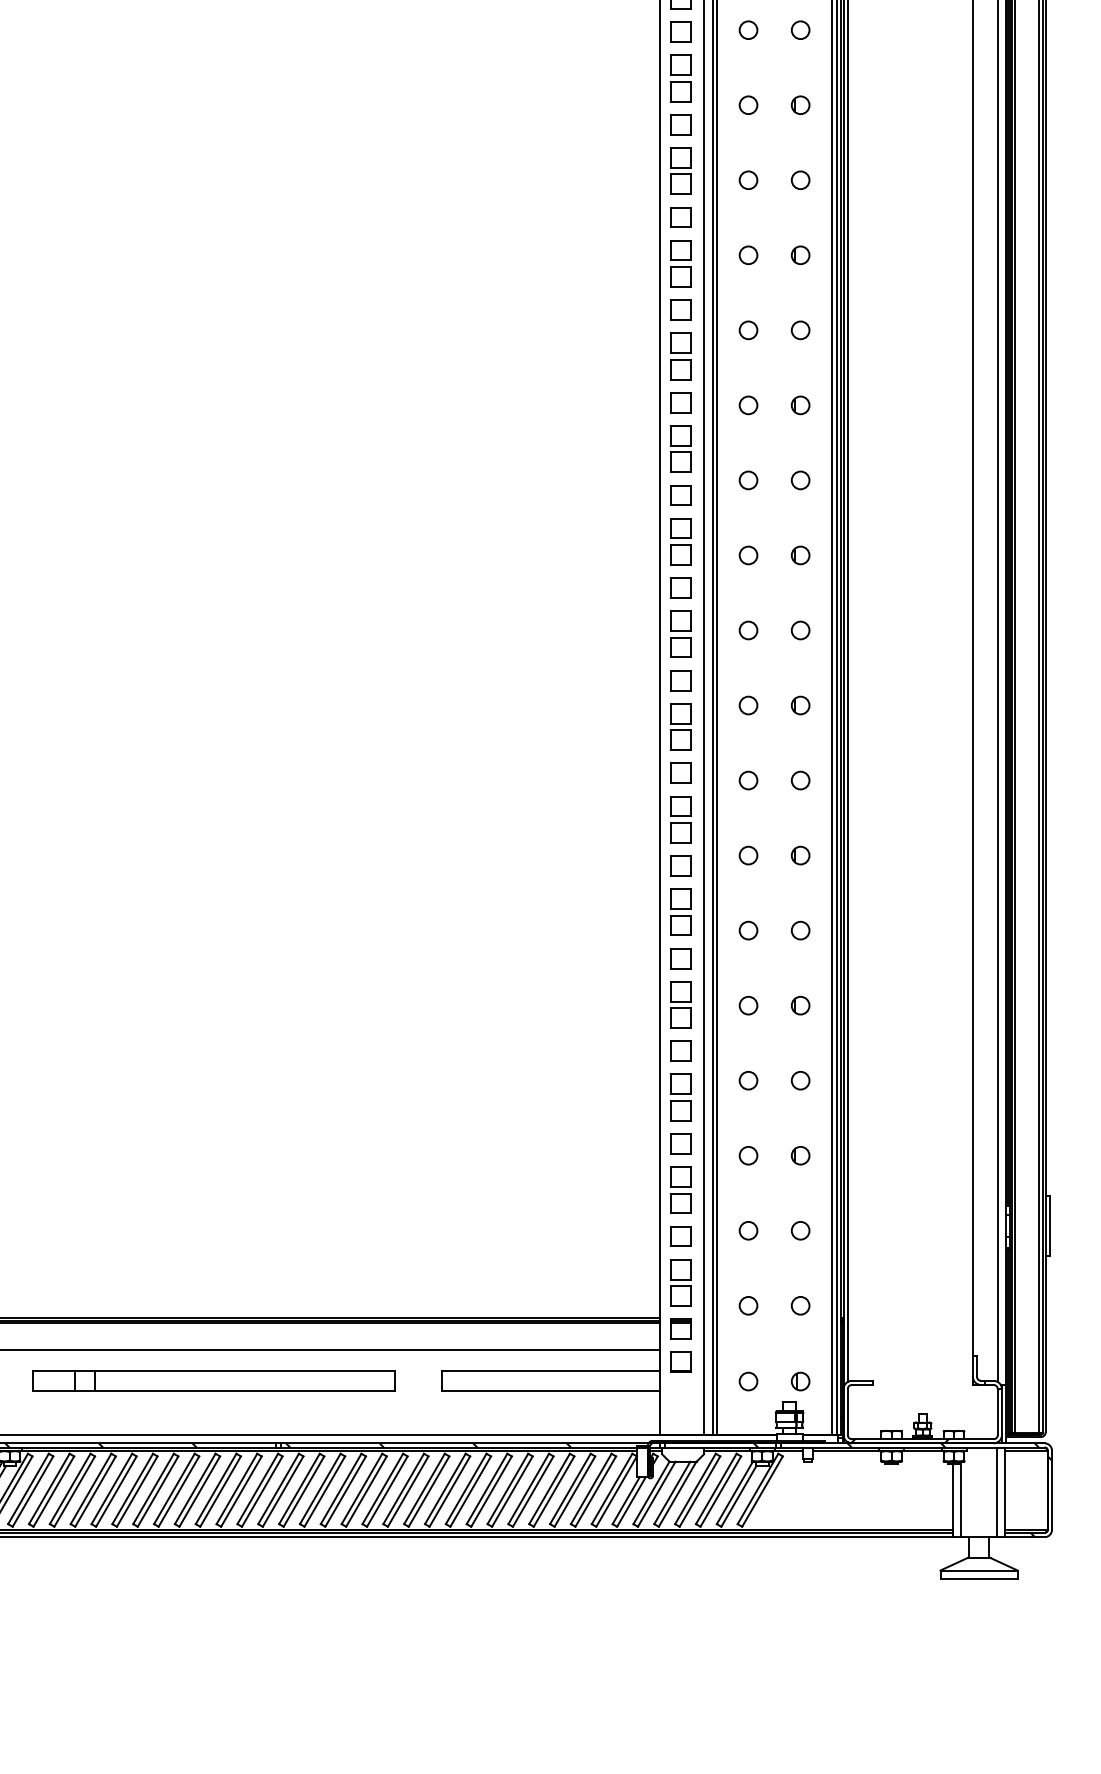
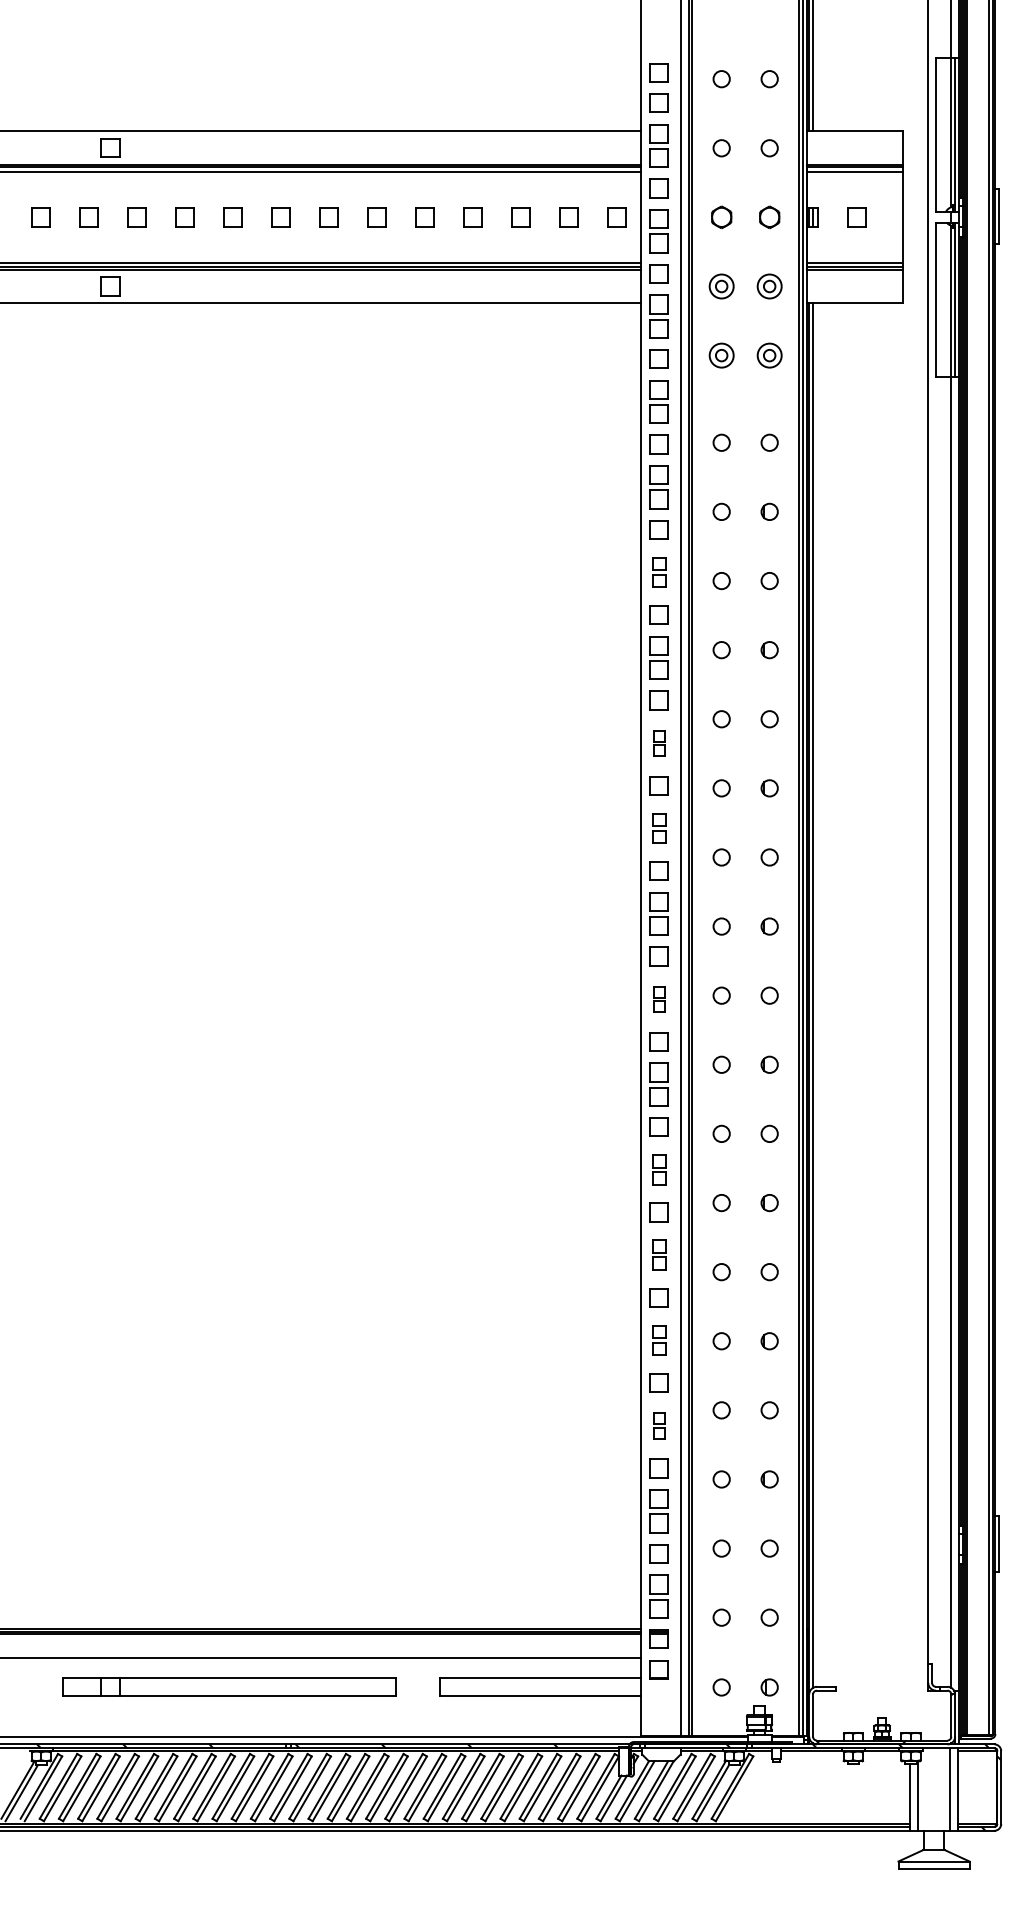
part: (679, 171) -> (658, 572), size x0.7
part: (679, 356) -> (658, 743), size x0.6
part: (679, 448) -> (658, 828), size x0.7
part: (679, 634) -> (658, 999), size x0.6
part: (679, 819) -> (658, 1169), size x0.7
part: (679, 912) -> (658, 1255), size x0.7
part: (679, 1004) -> (658, 1340), size x0.7
part: (679, 1097) -> (658, 1425), size x0.6

